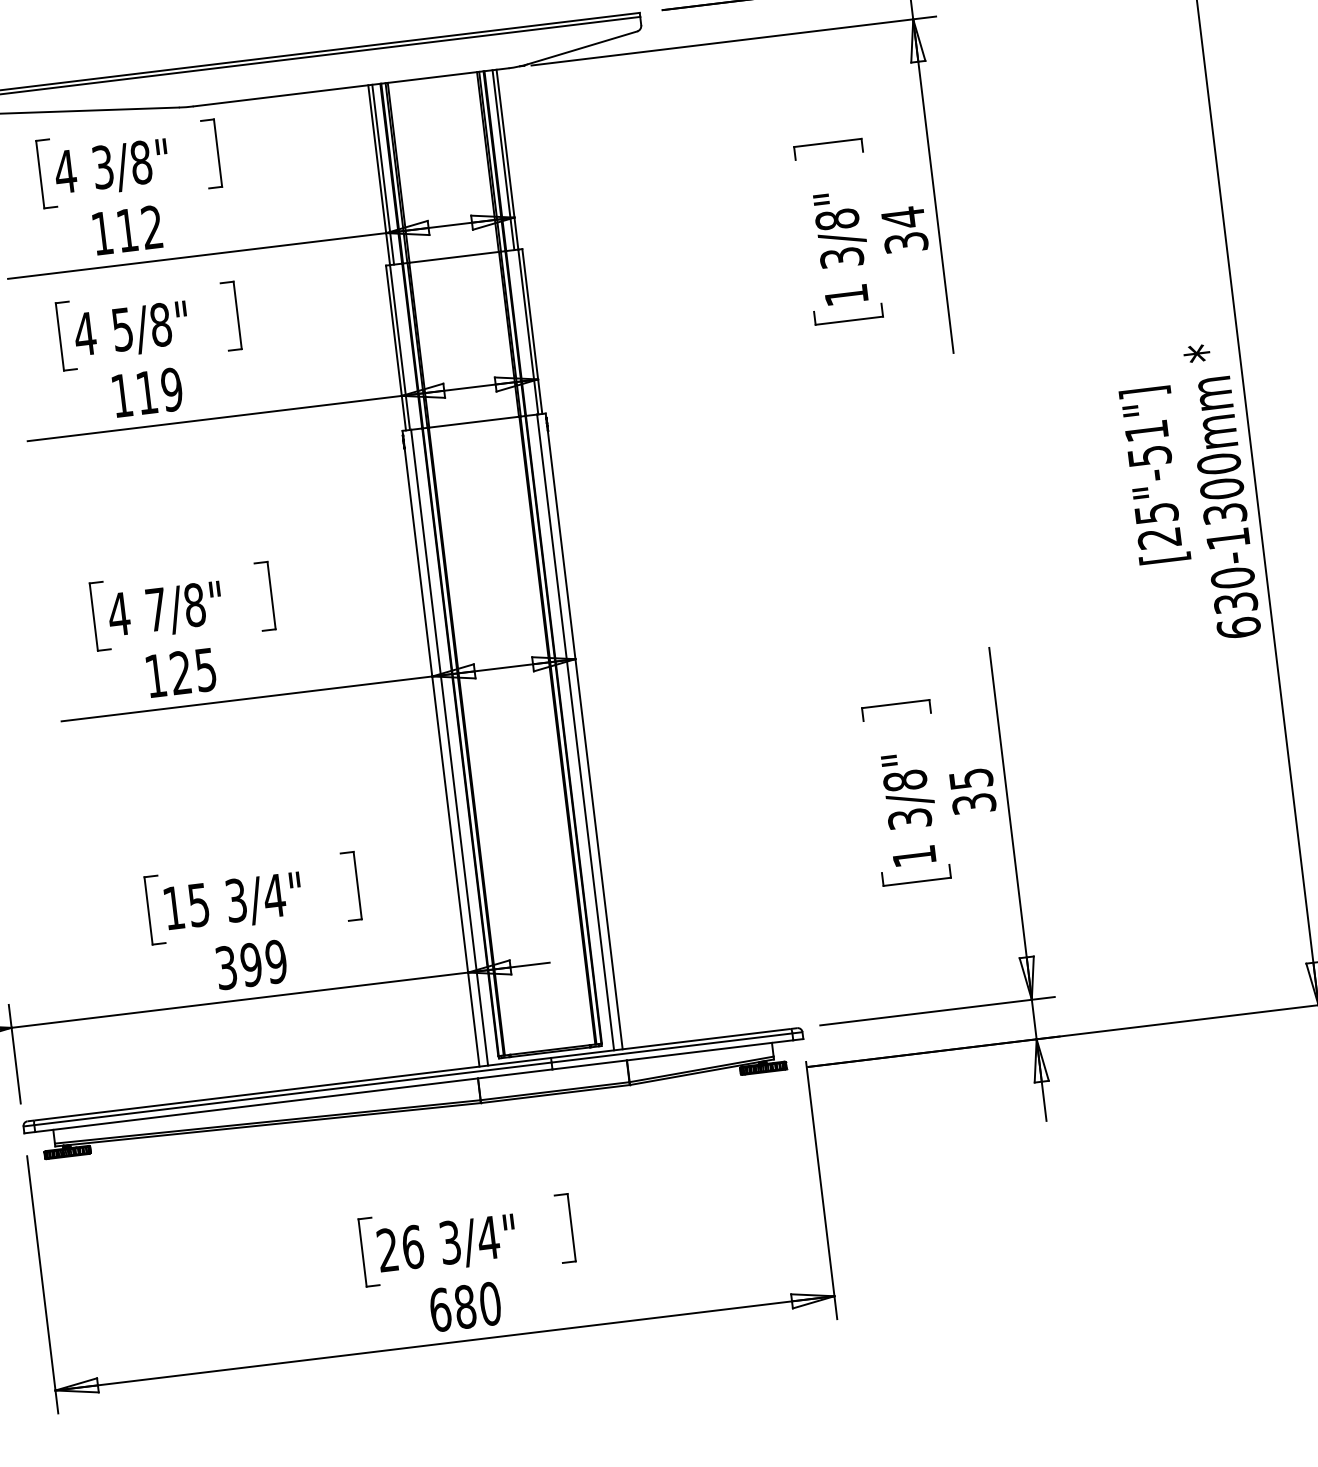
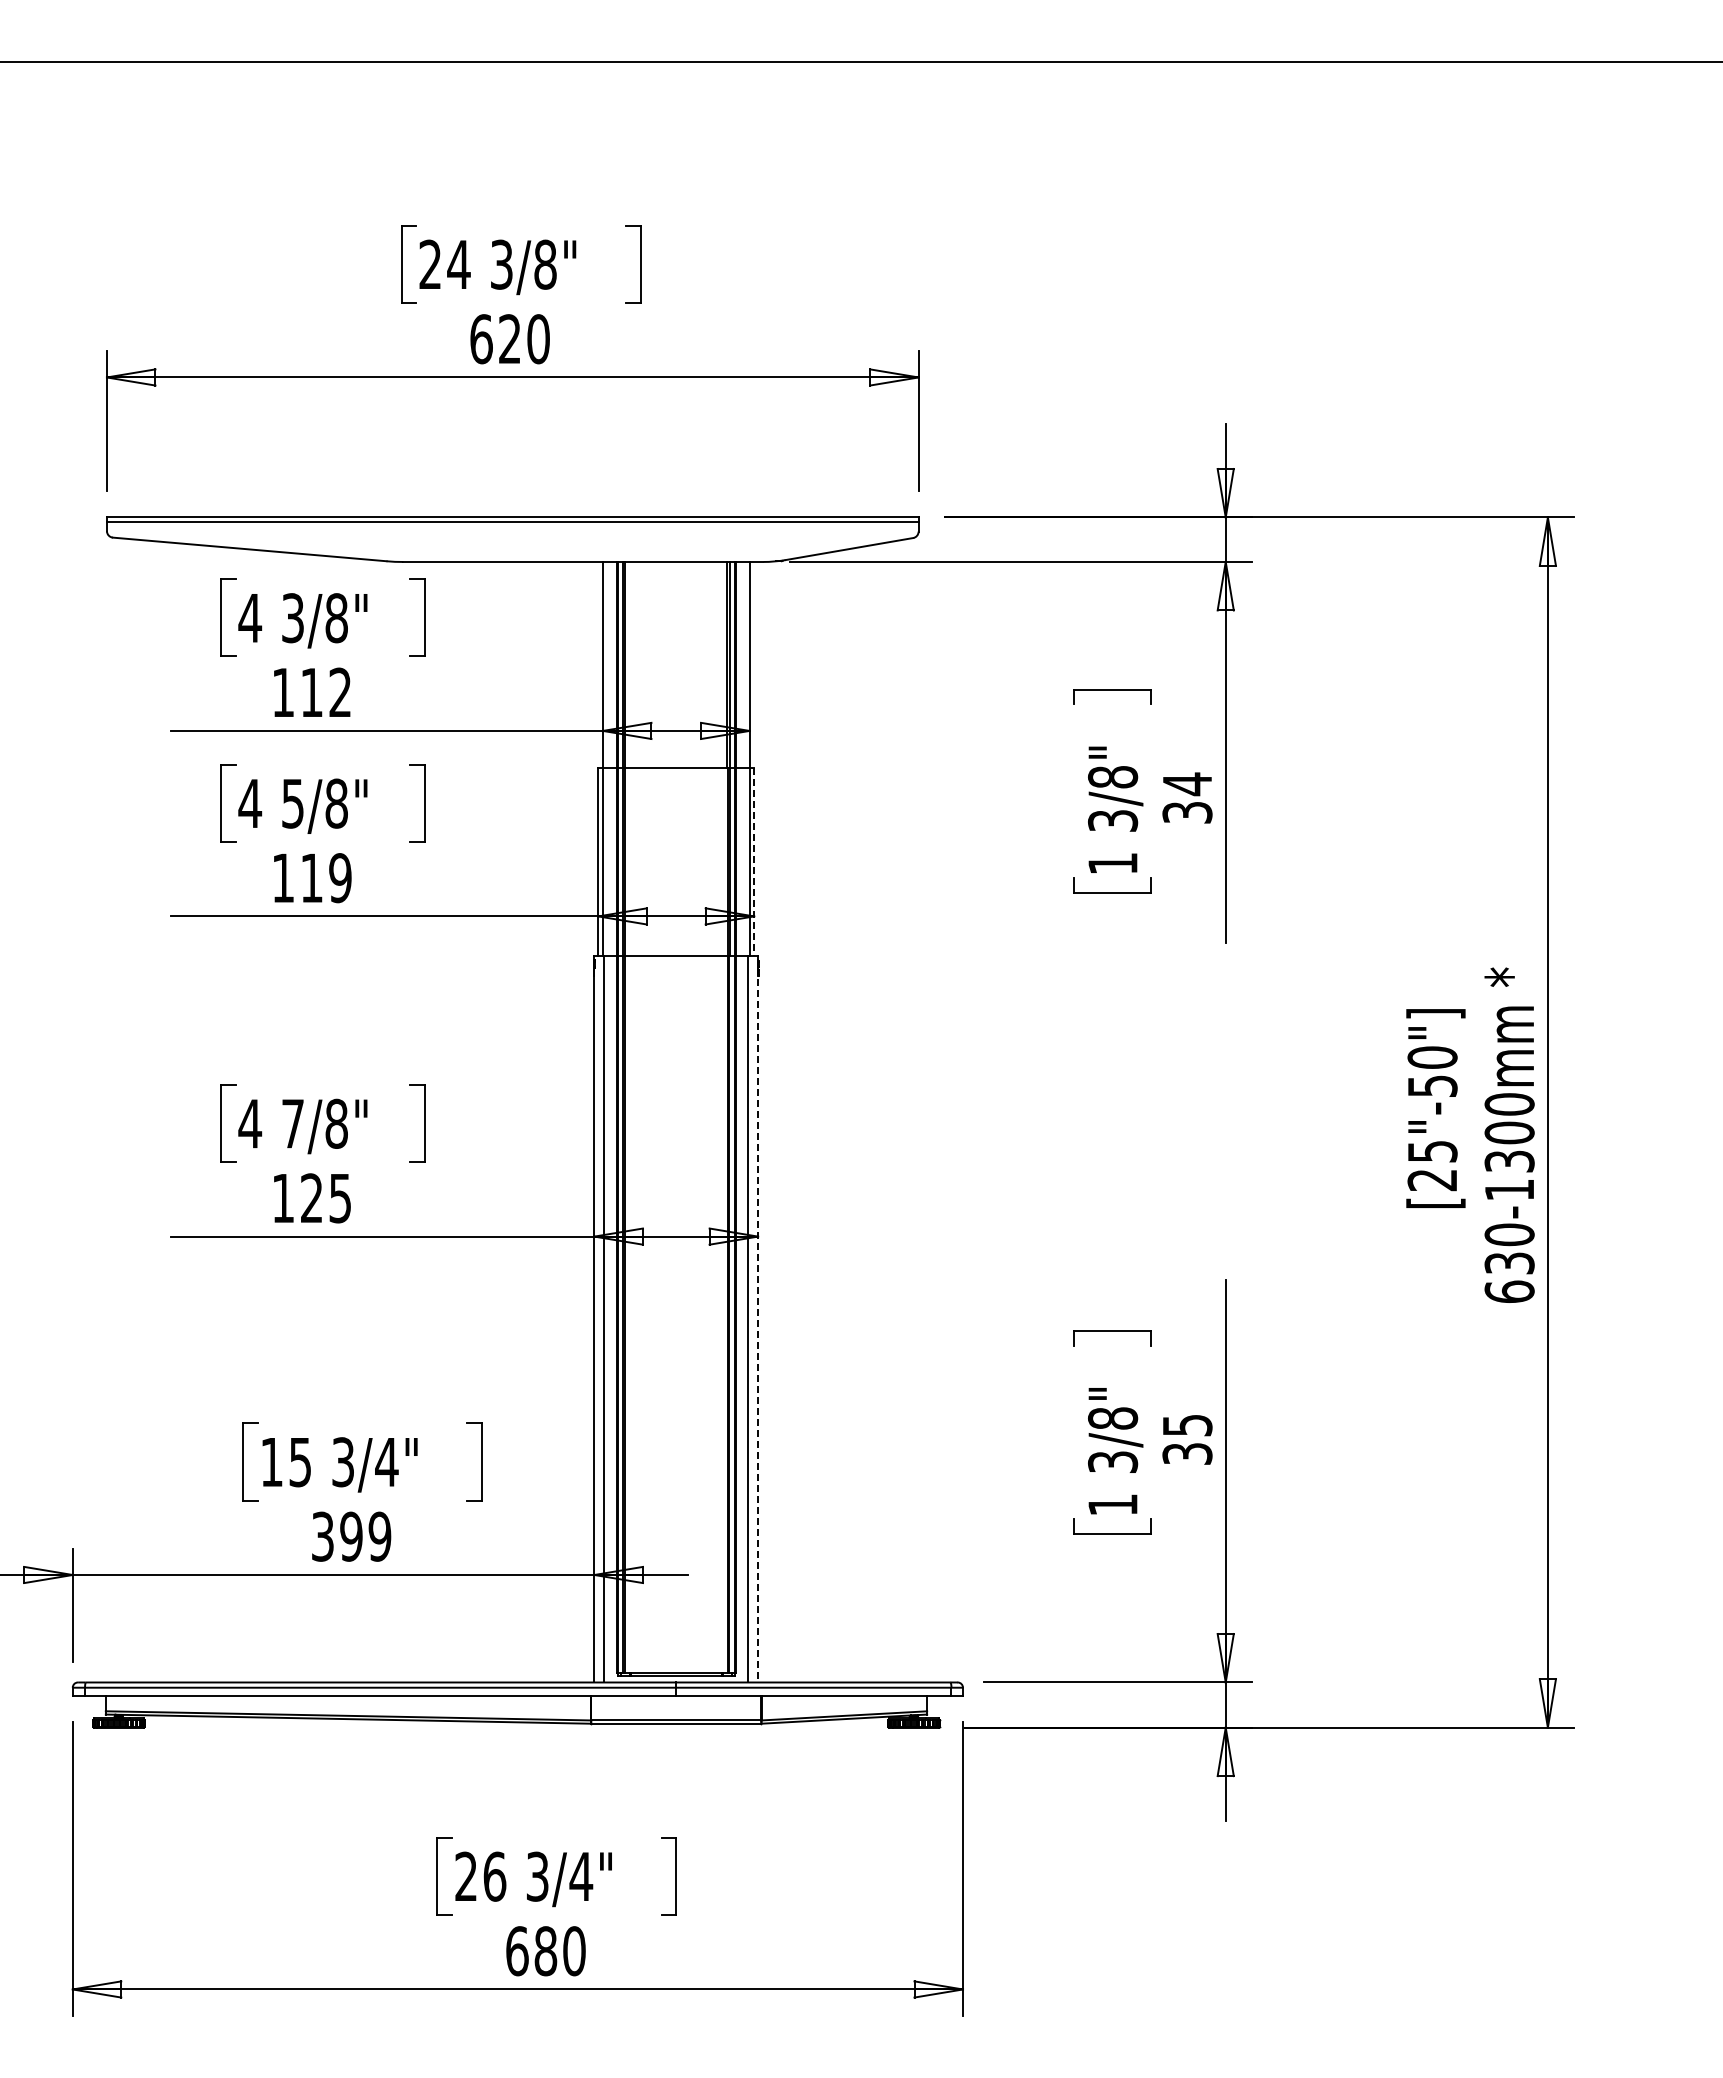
line: (503, 159) -> (745, 664), removed
line: (383, 174) -> (607, 664), removed
line: (532, 332) -> (754, 862), solid -> dashed
text: (1146, 431) -> (1432, 1057), [25"-51"] -> [25"-50"]
line: (585, 736) -> (758, 1325), solid -> dashed

